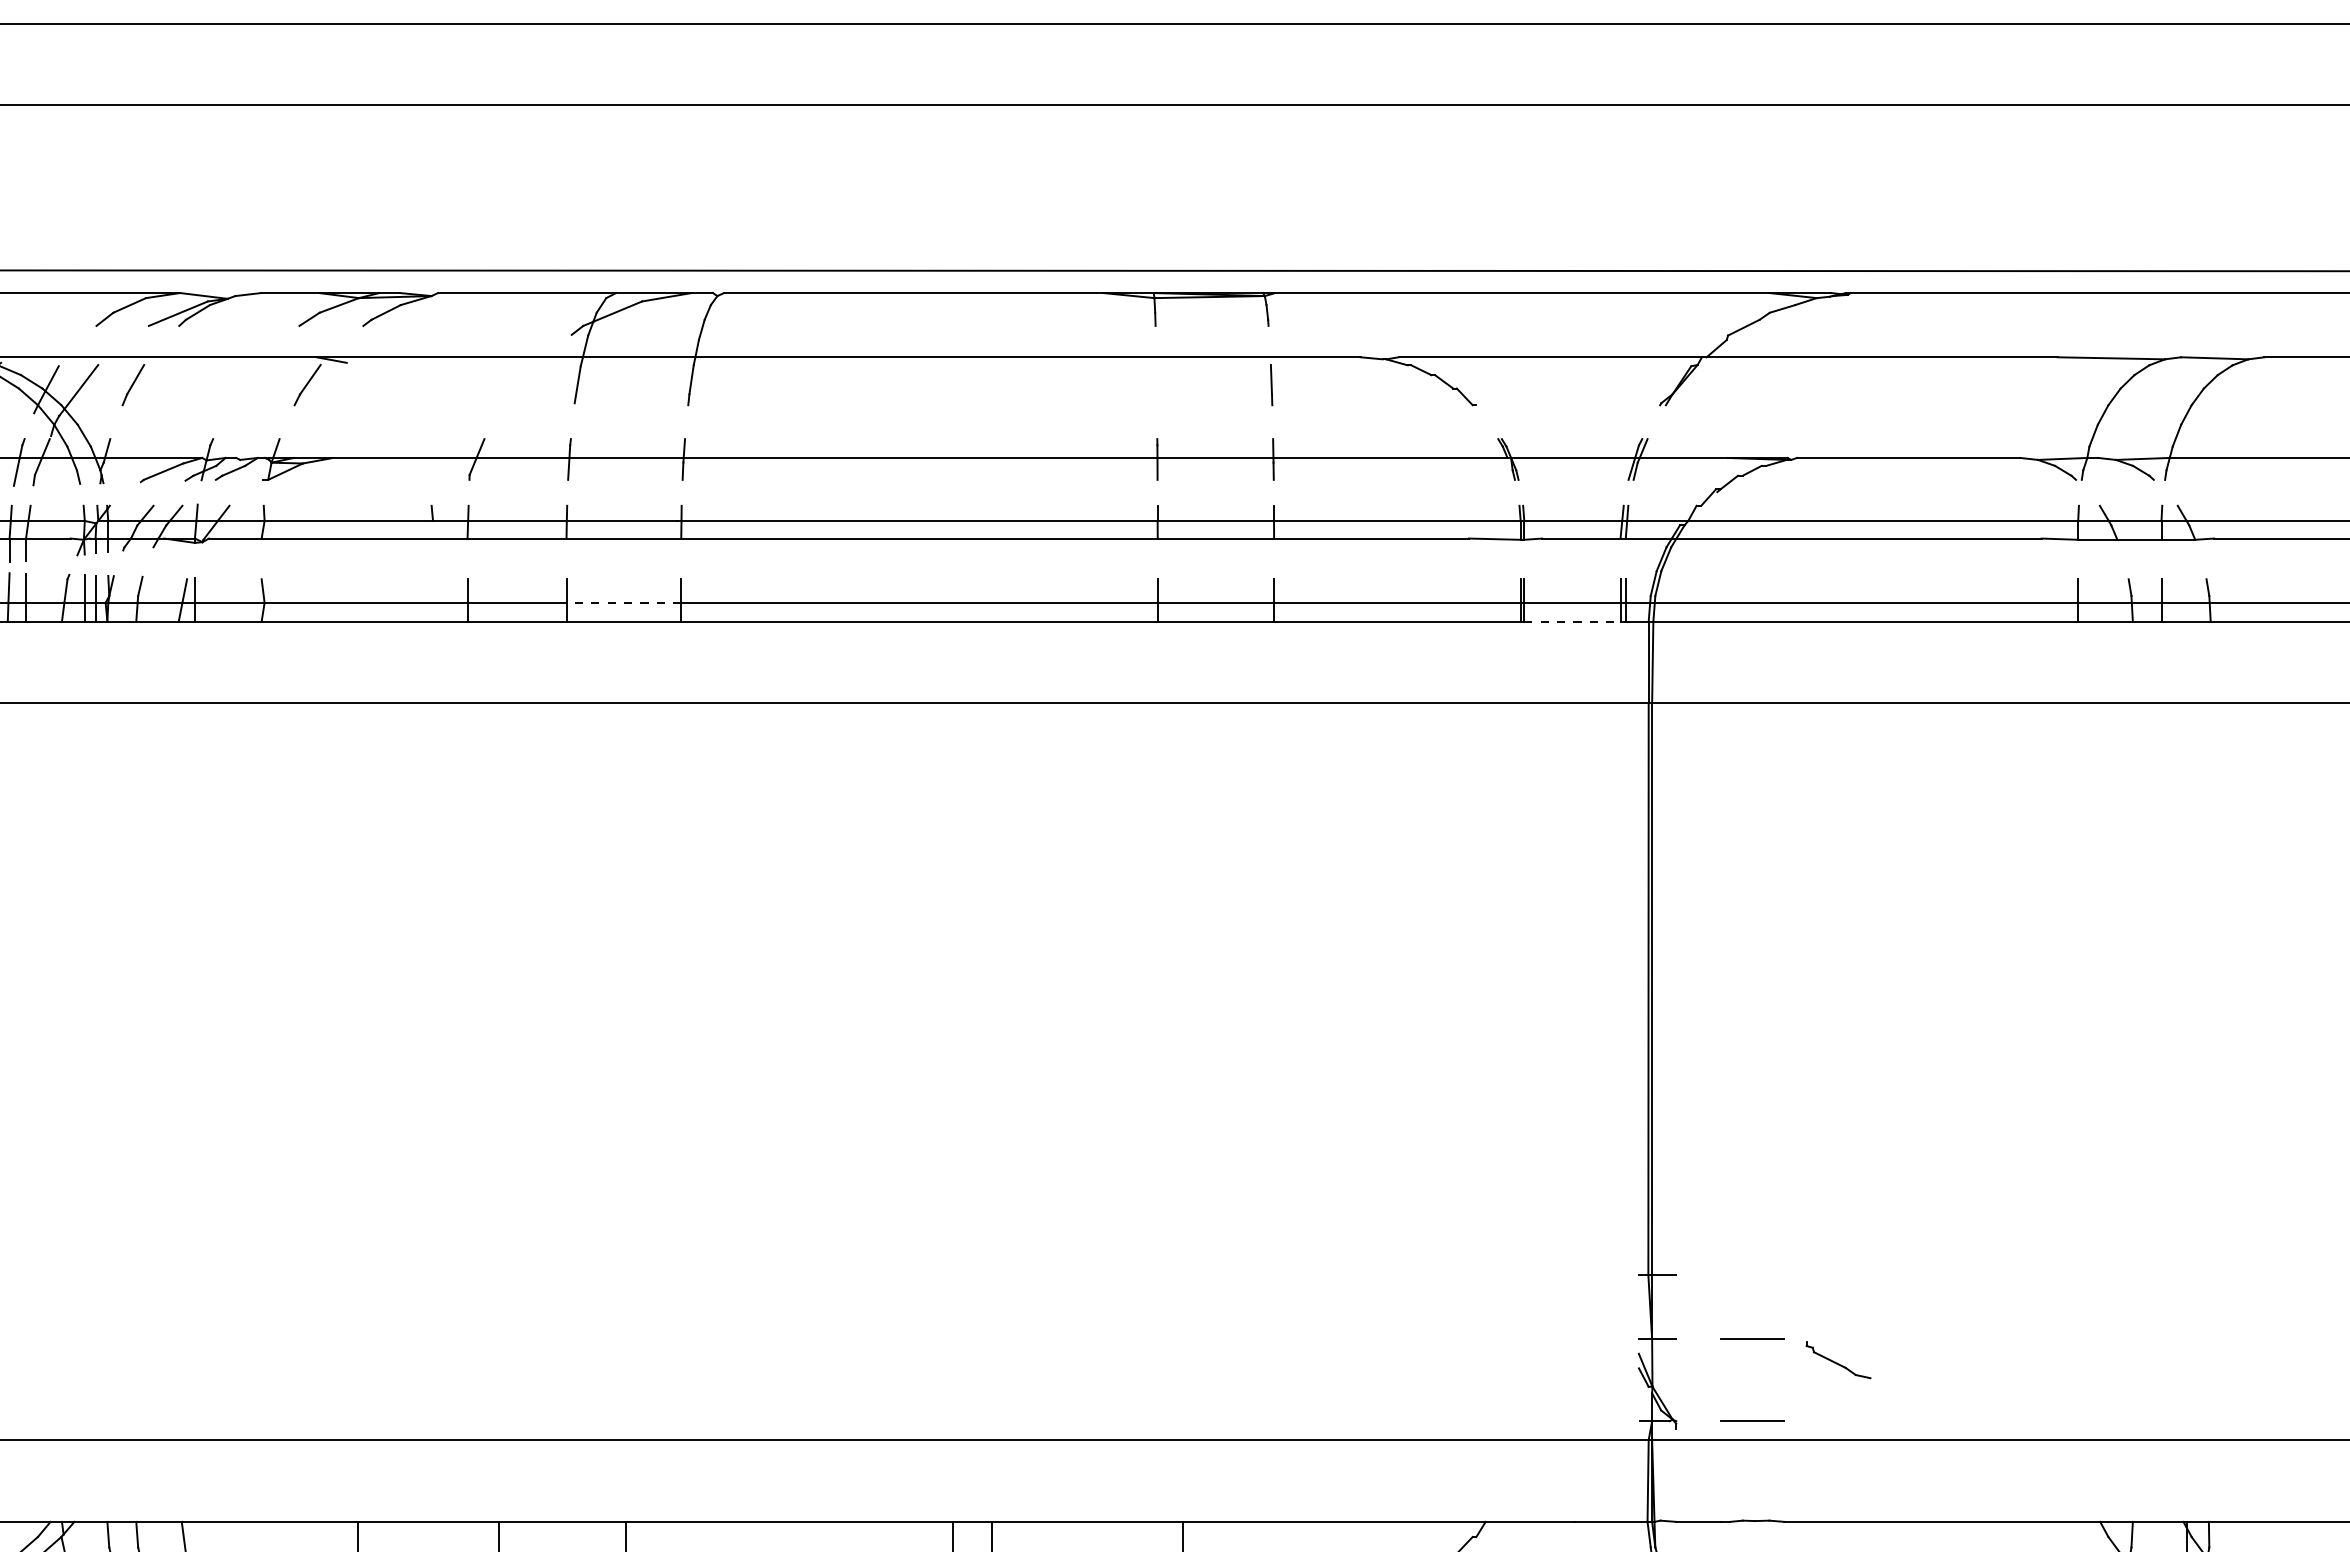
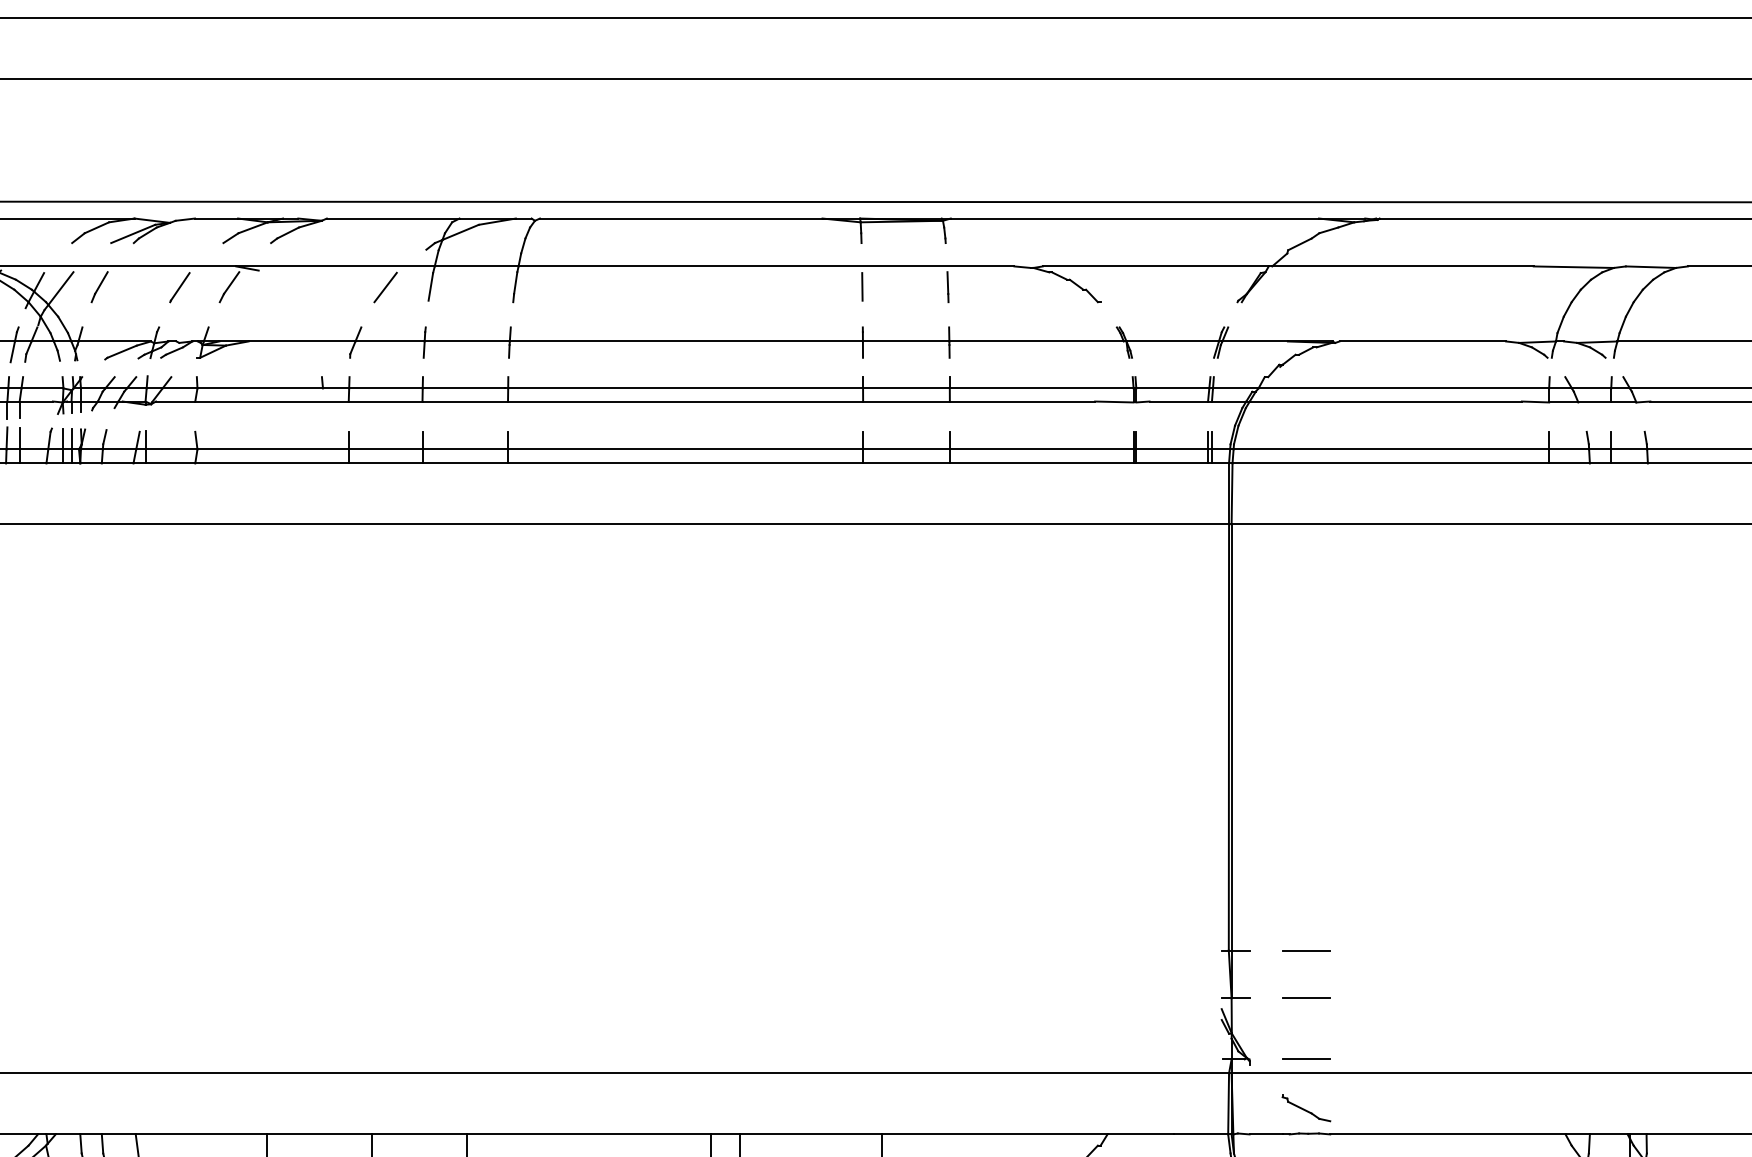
line: (1156, 384) -> (862, 286), added
line: (240, 385) -> (179, 287), added
line: (517, 385) -> (385, 287), added
line: (623, 602) -> (464, 449), dashed -> solid
line: (1572, 621) -> (1172, 463), dashed -> solid
line: (1752, 1274) -> (1306, 950), added
part: (1838, 1360) -> (1306, 1108), moved

